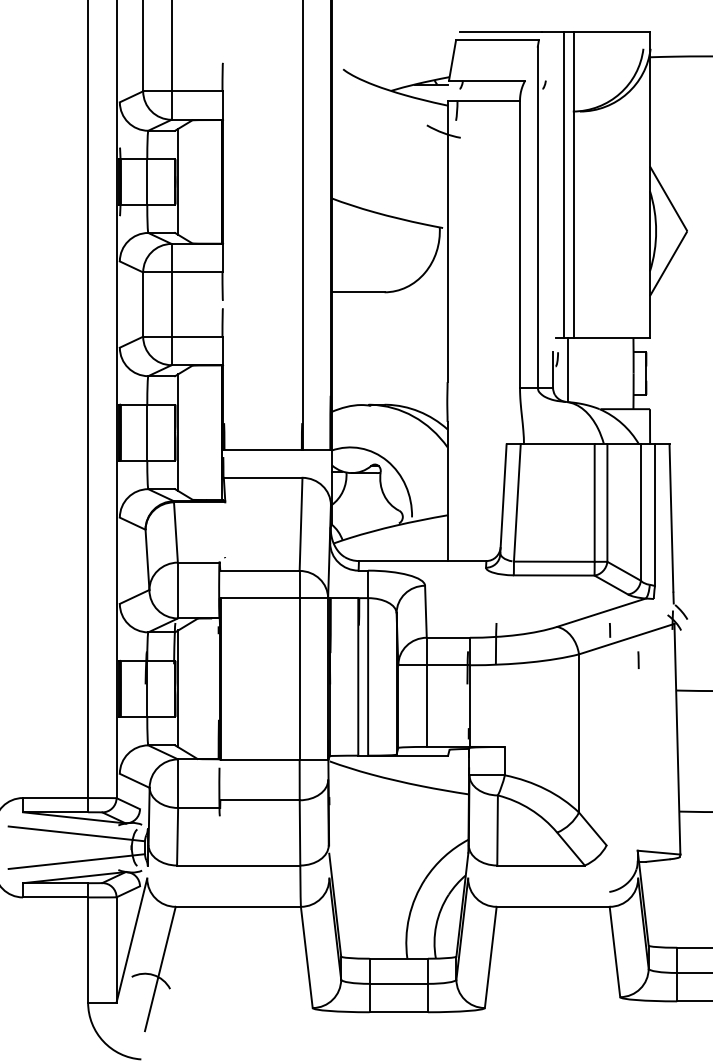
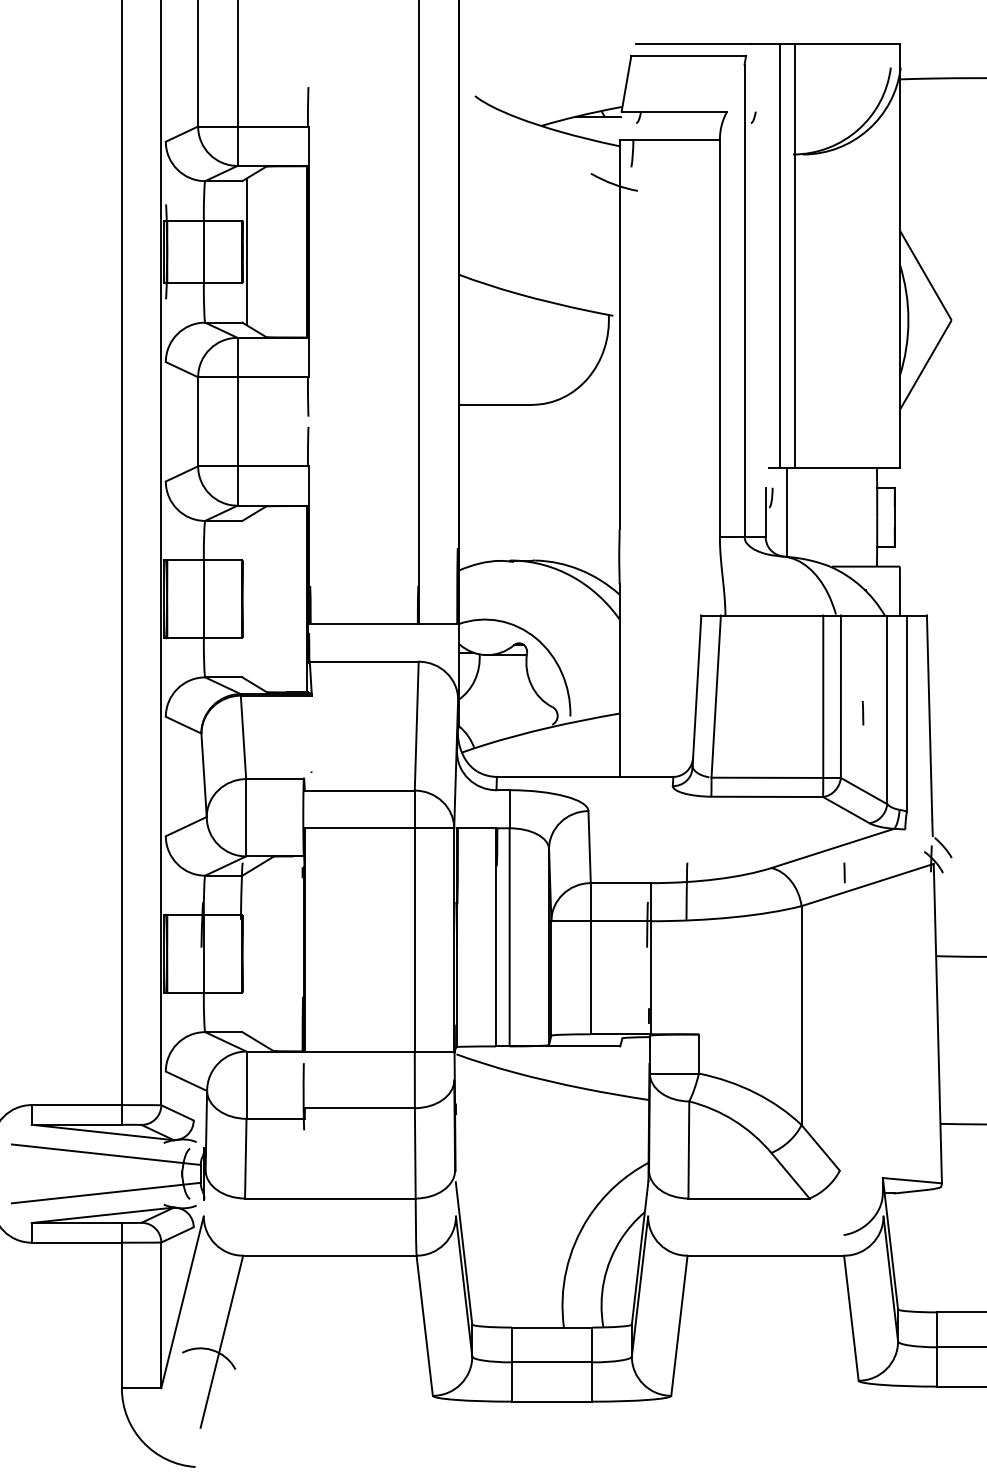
line: (178, 432) -> (246, 598), removed
line: (638, 660) -> (862, 713), moved
line: (178, 688) -> (246, 953), removed

